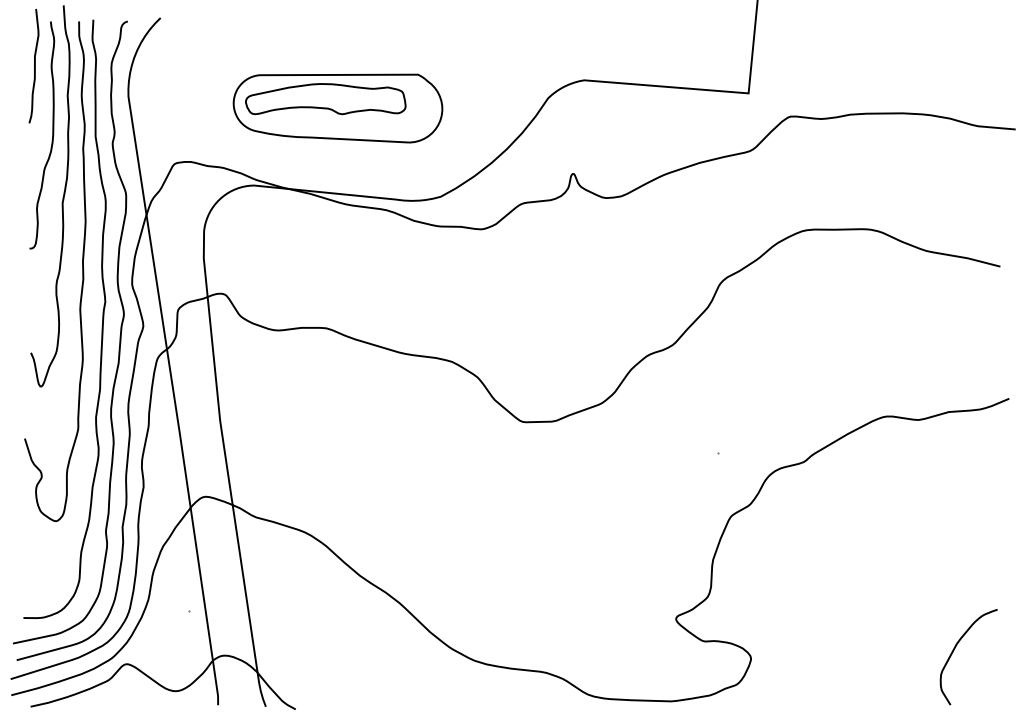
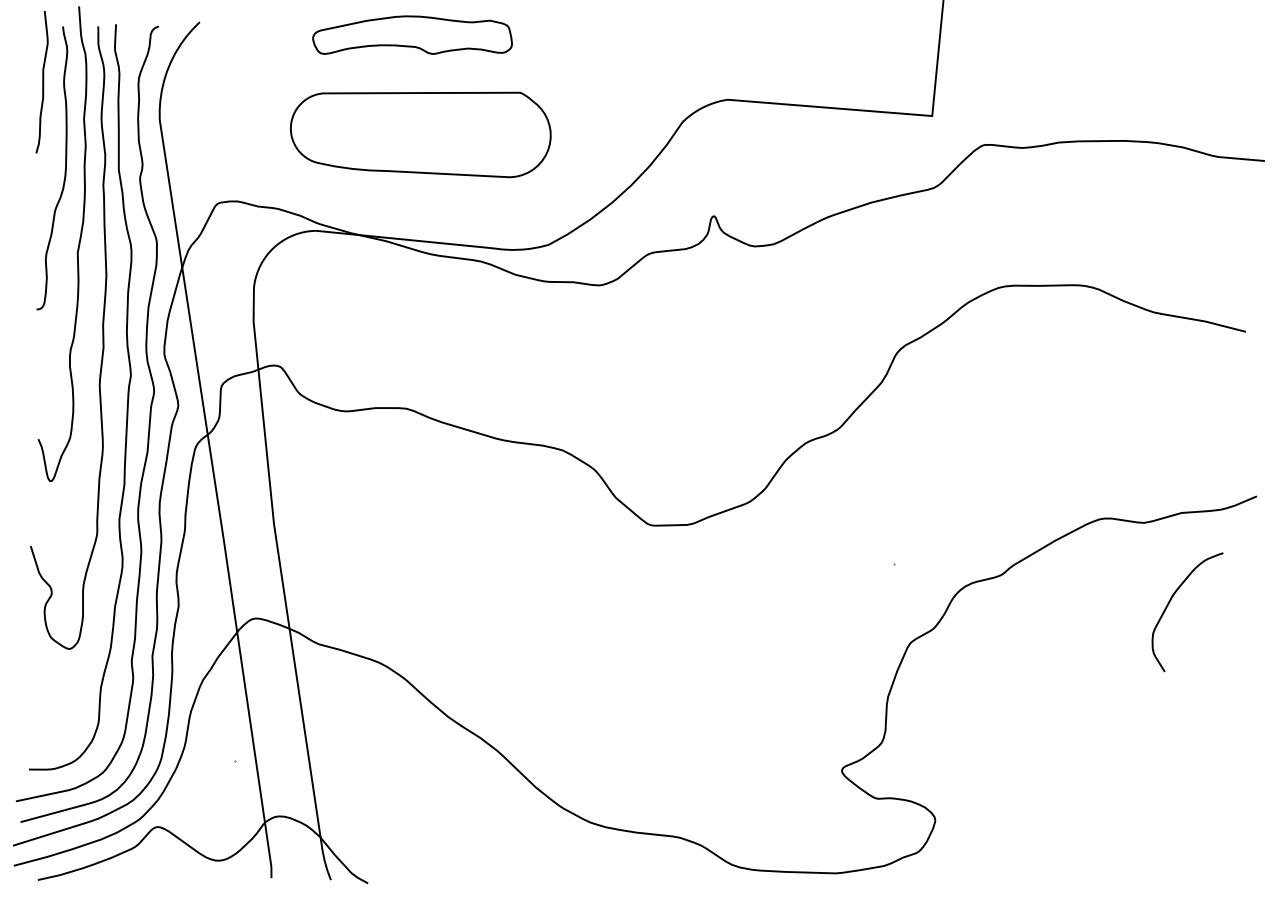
part: (325, 98) -> (412, 34), moved
curve: (954, 650) -> (1169, 604), moved

